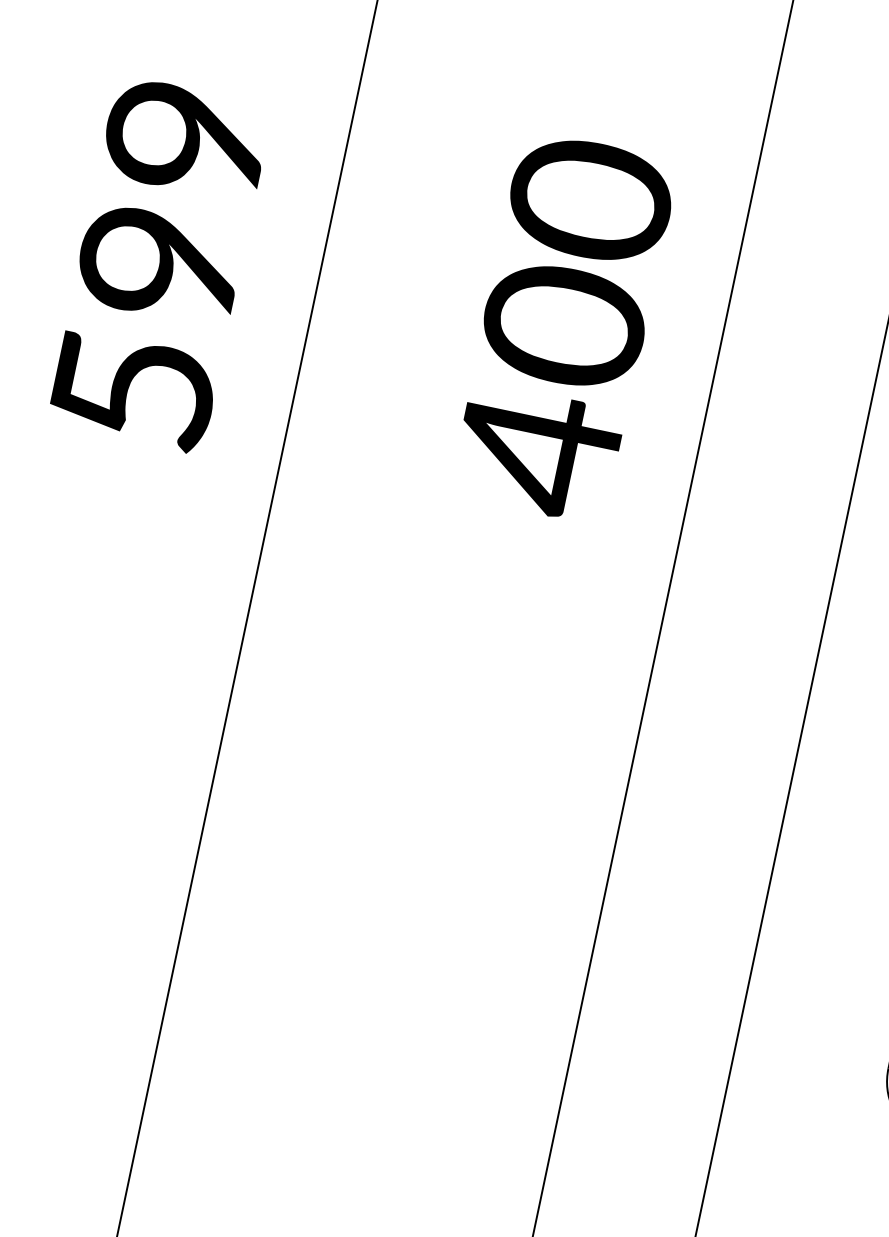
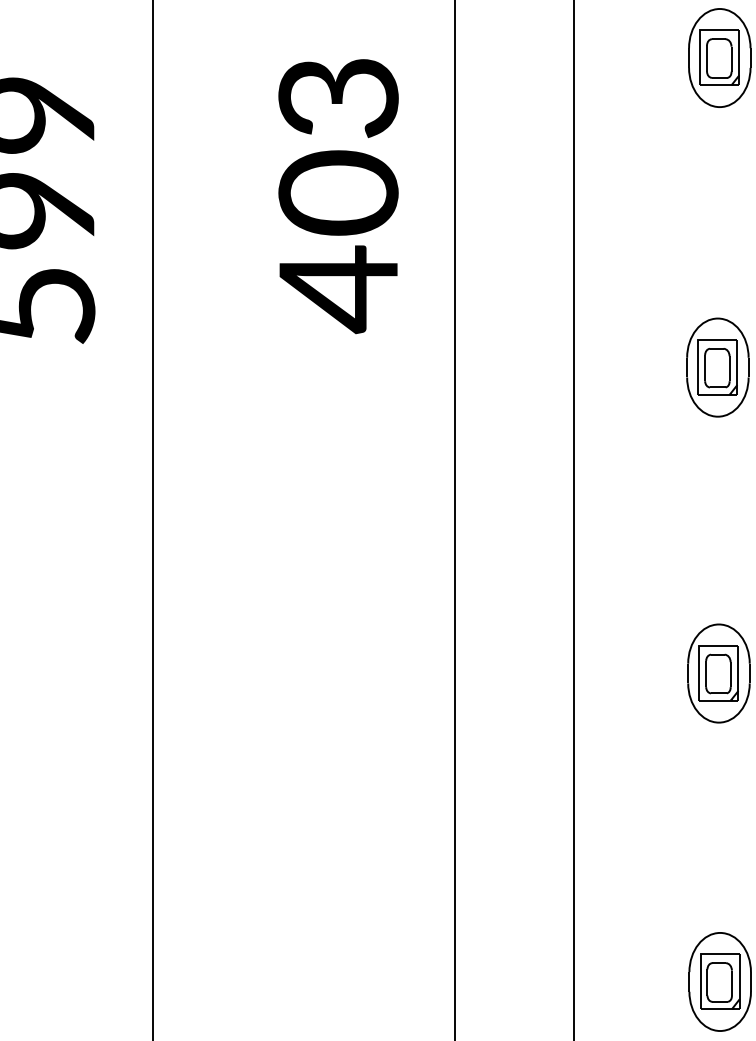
text: (590, 200) -> (338, 97), 400 -> 403

